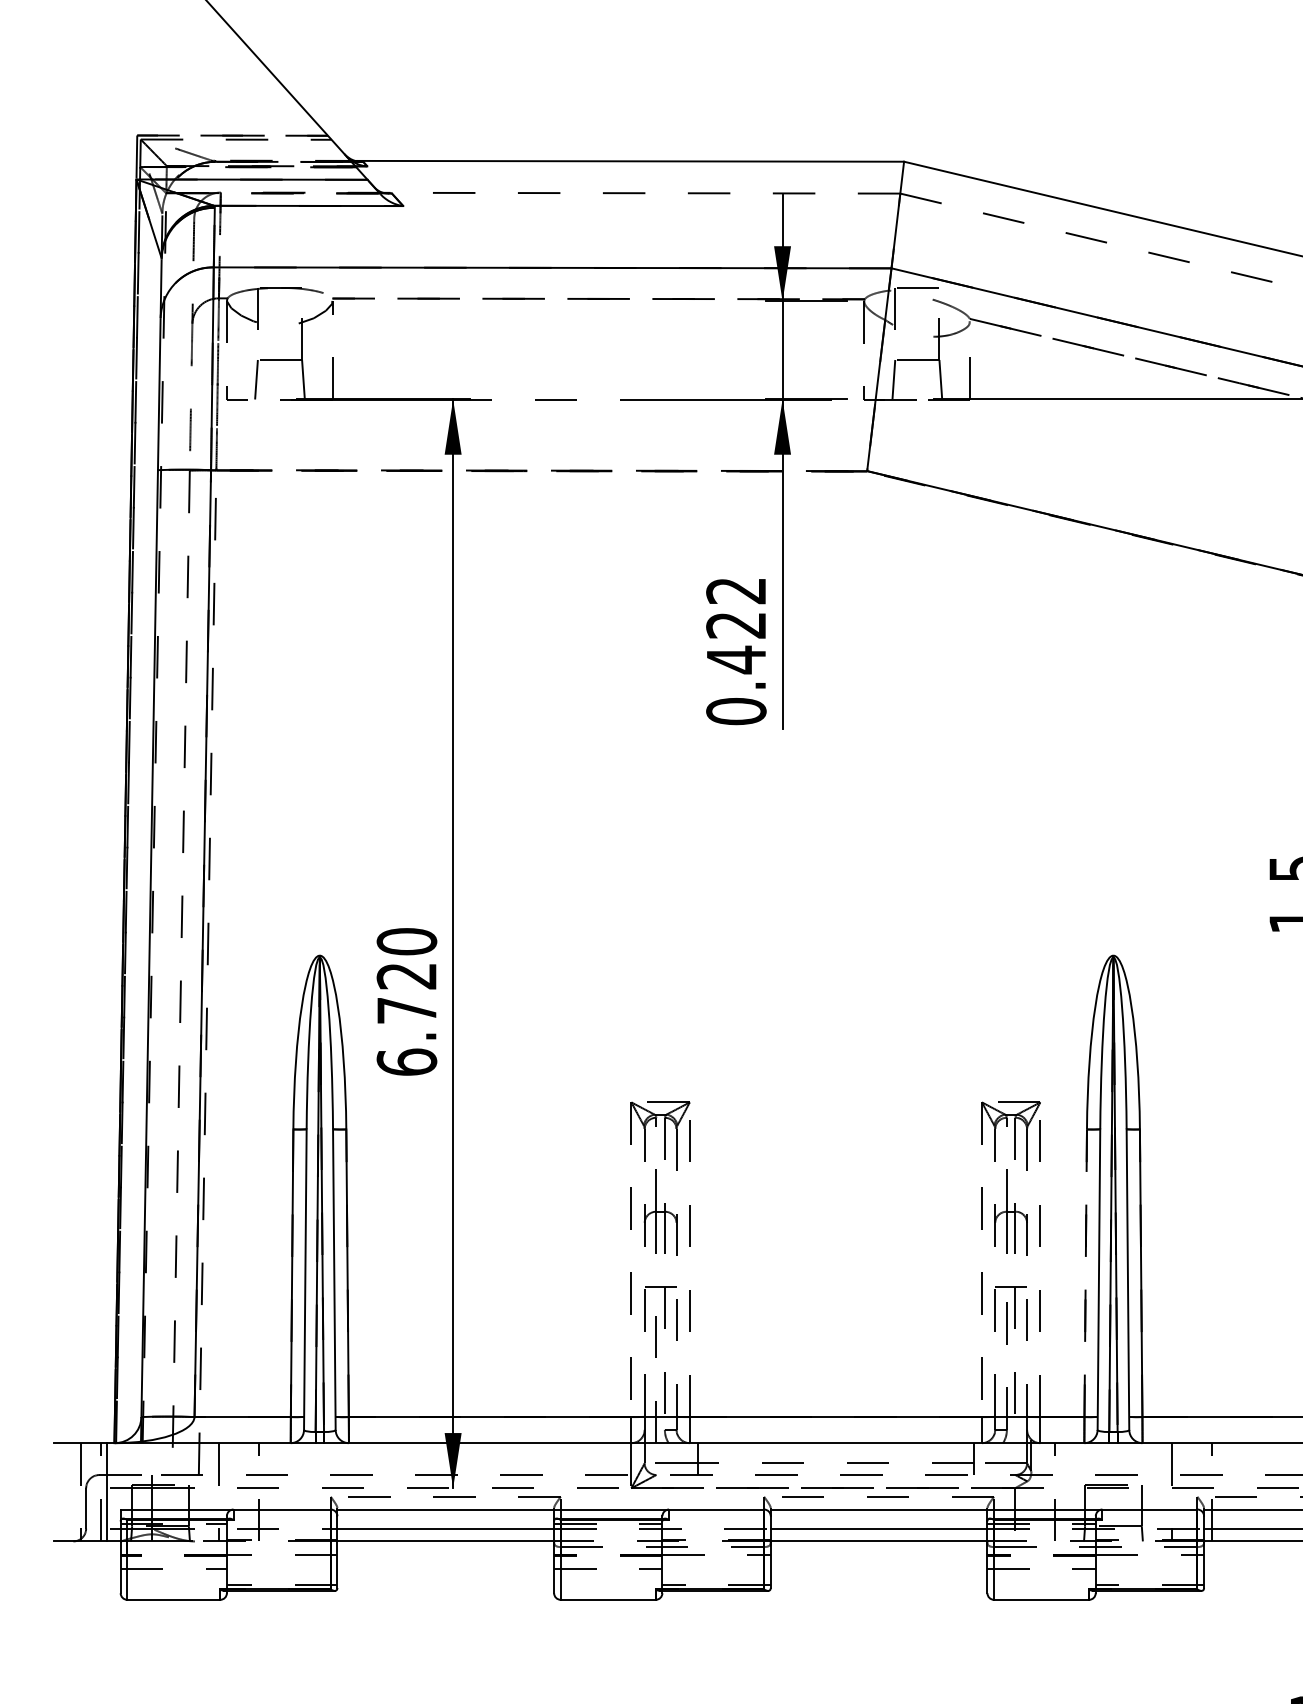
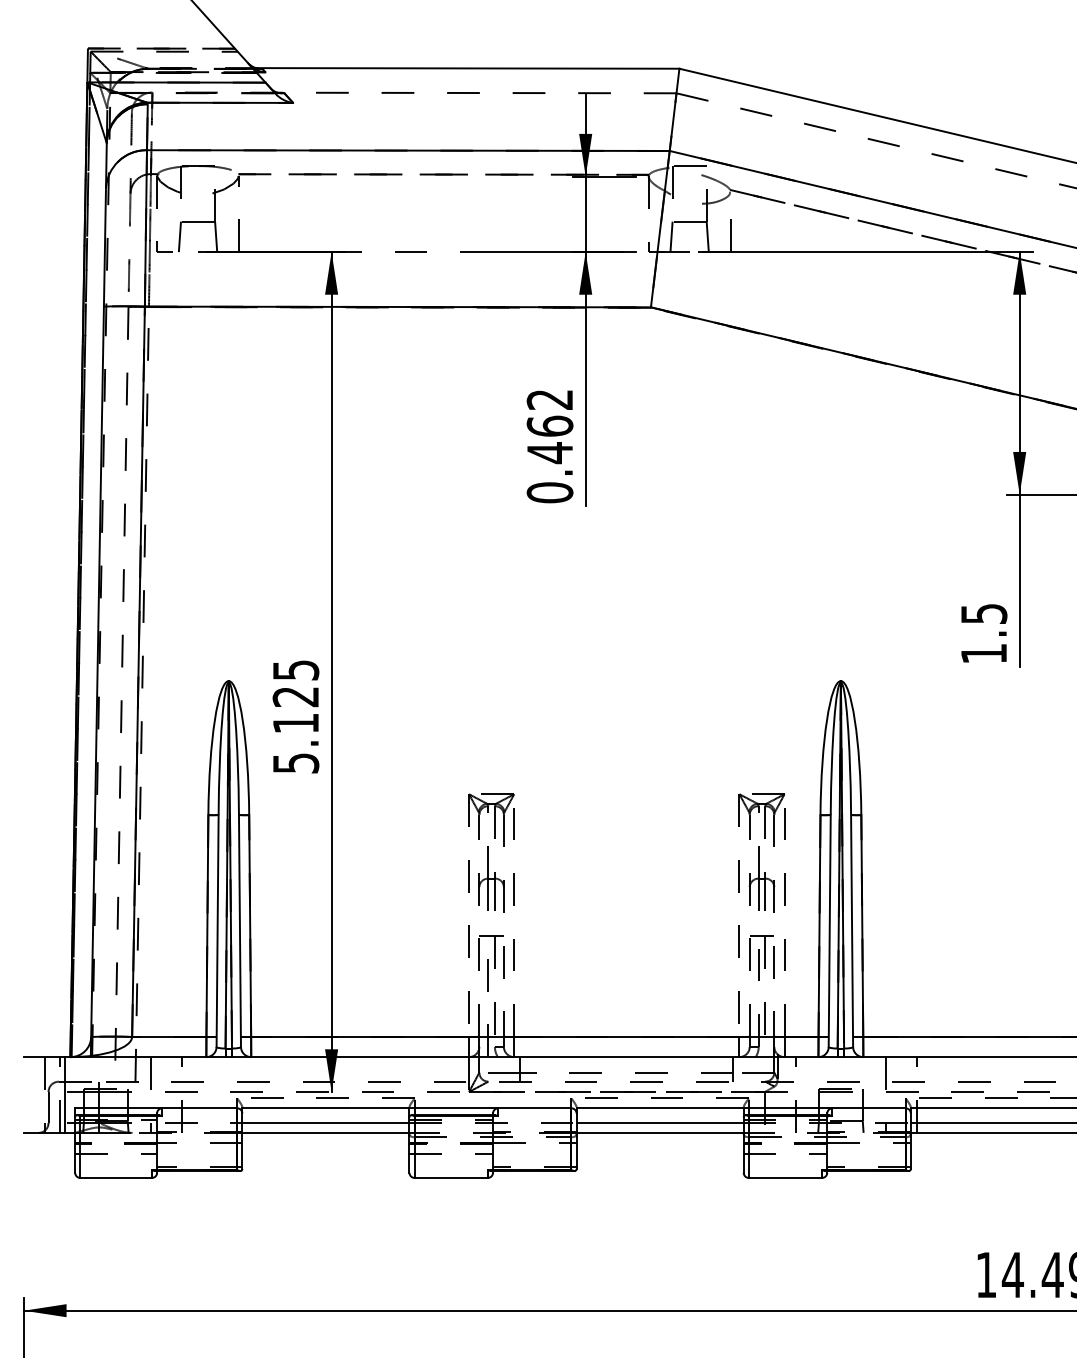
line: (538, 469) -> (397, 306), dashed -> solid
text: (735, 624) -> (549, 425), 0.422 -> 0.462
text: (406, 1001) -> (295, 716), 6.720 -> 5.125
line: (1085, 1273) -> (819, 926), dashed -> solid

